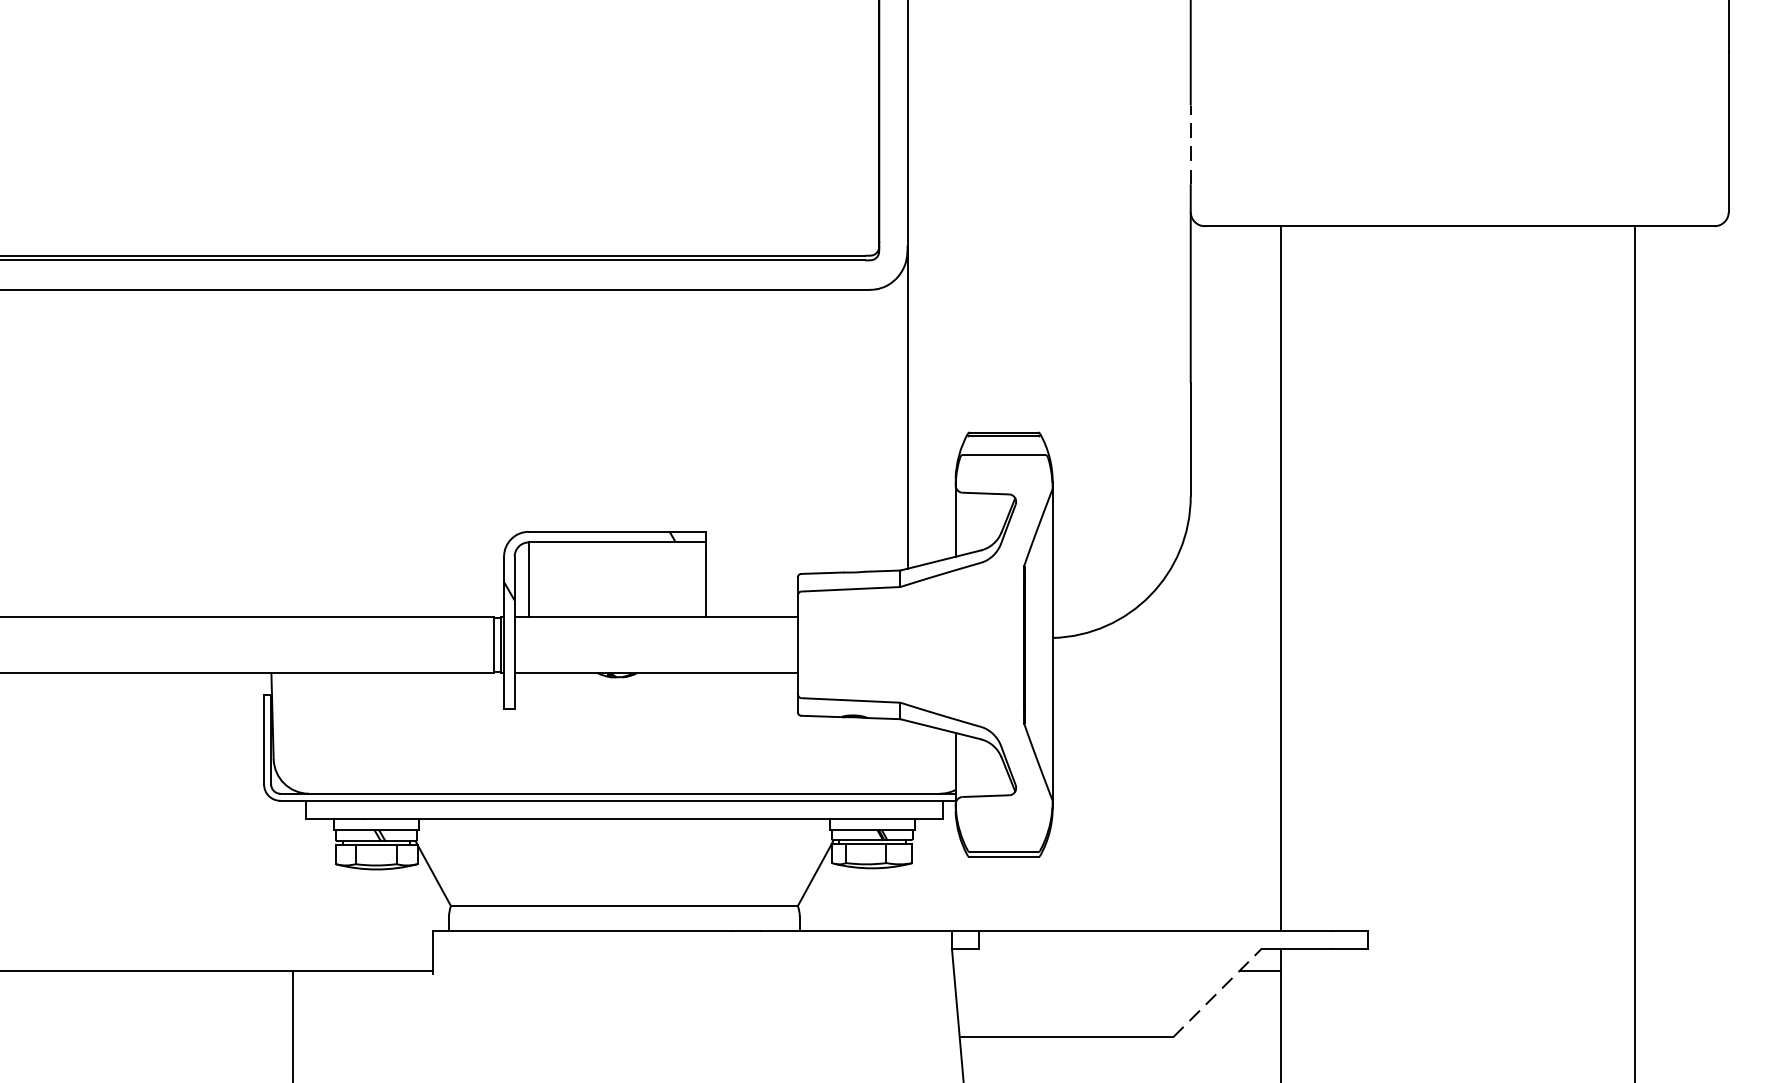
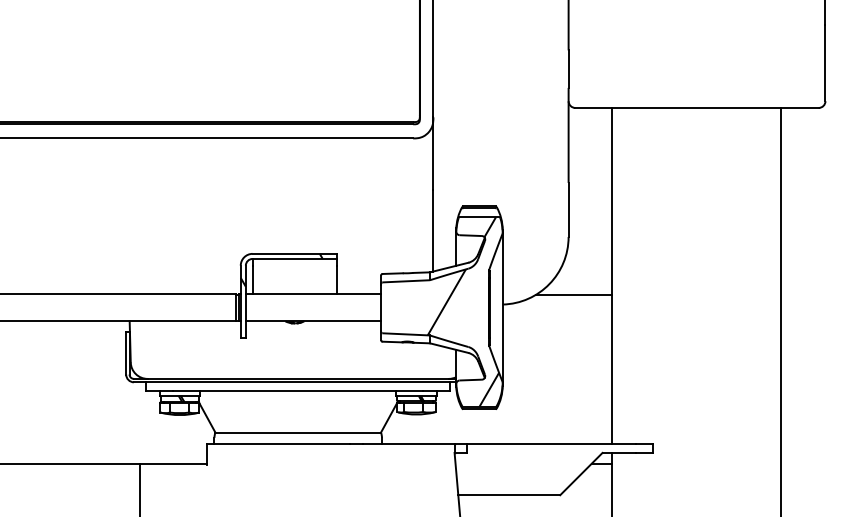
line: (1190, 145) -> (568, 69), dashed -> solid
line: (1200, 616) -> (573, 294), added
hatch: (970, 652) -> (463, 311), added
line: (1217, 993) -> (581, 474), dashed -> solid

